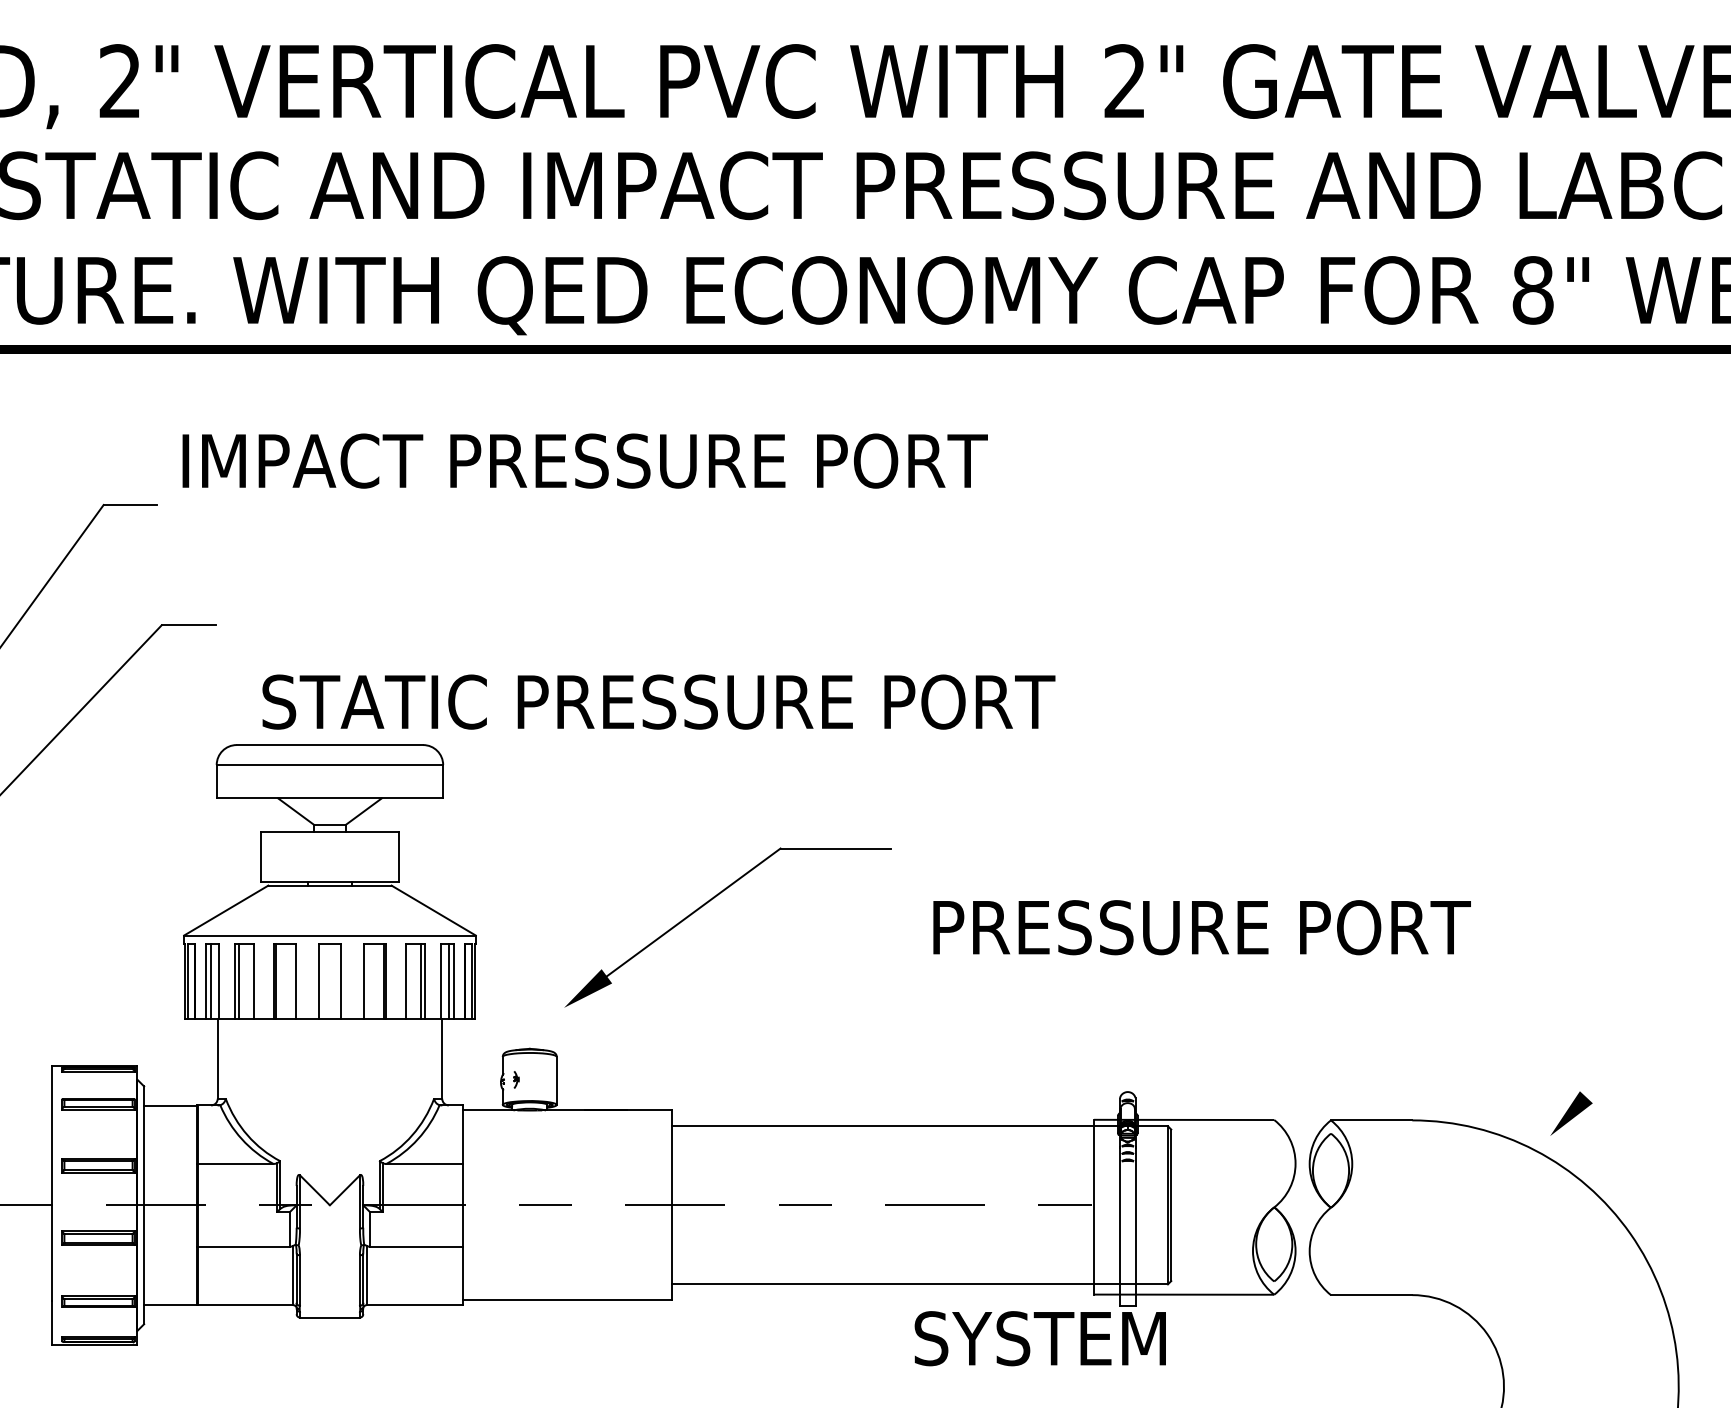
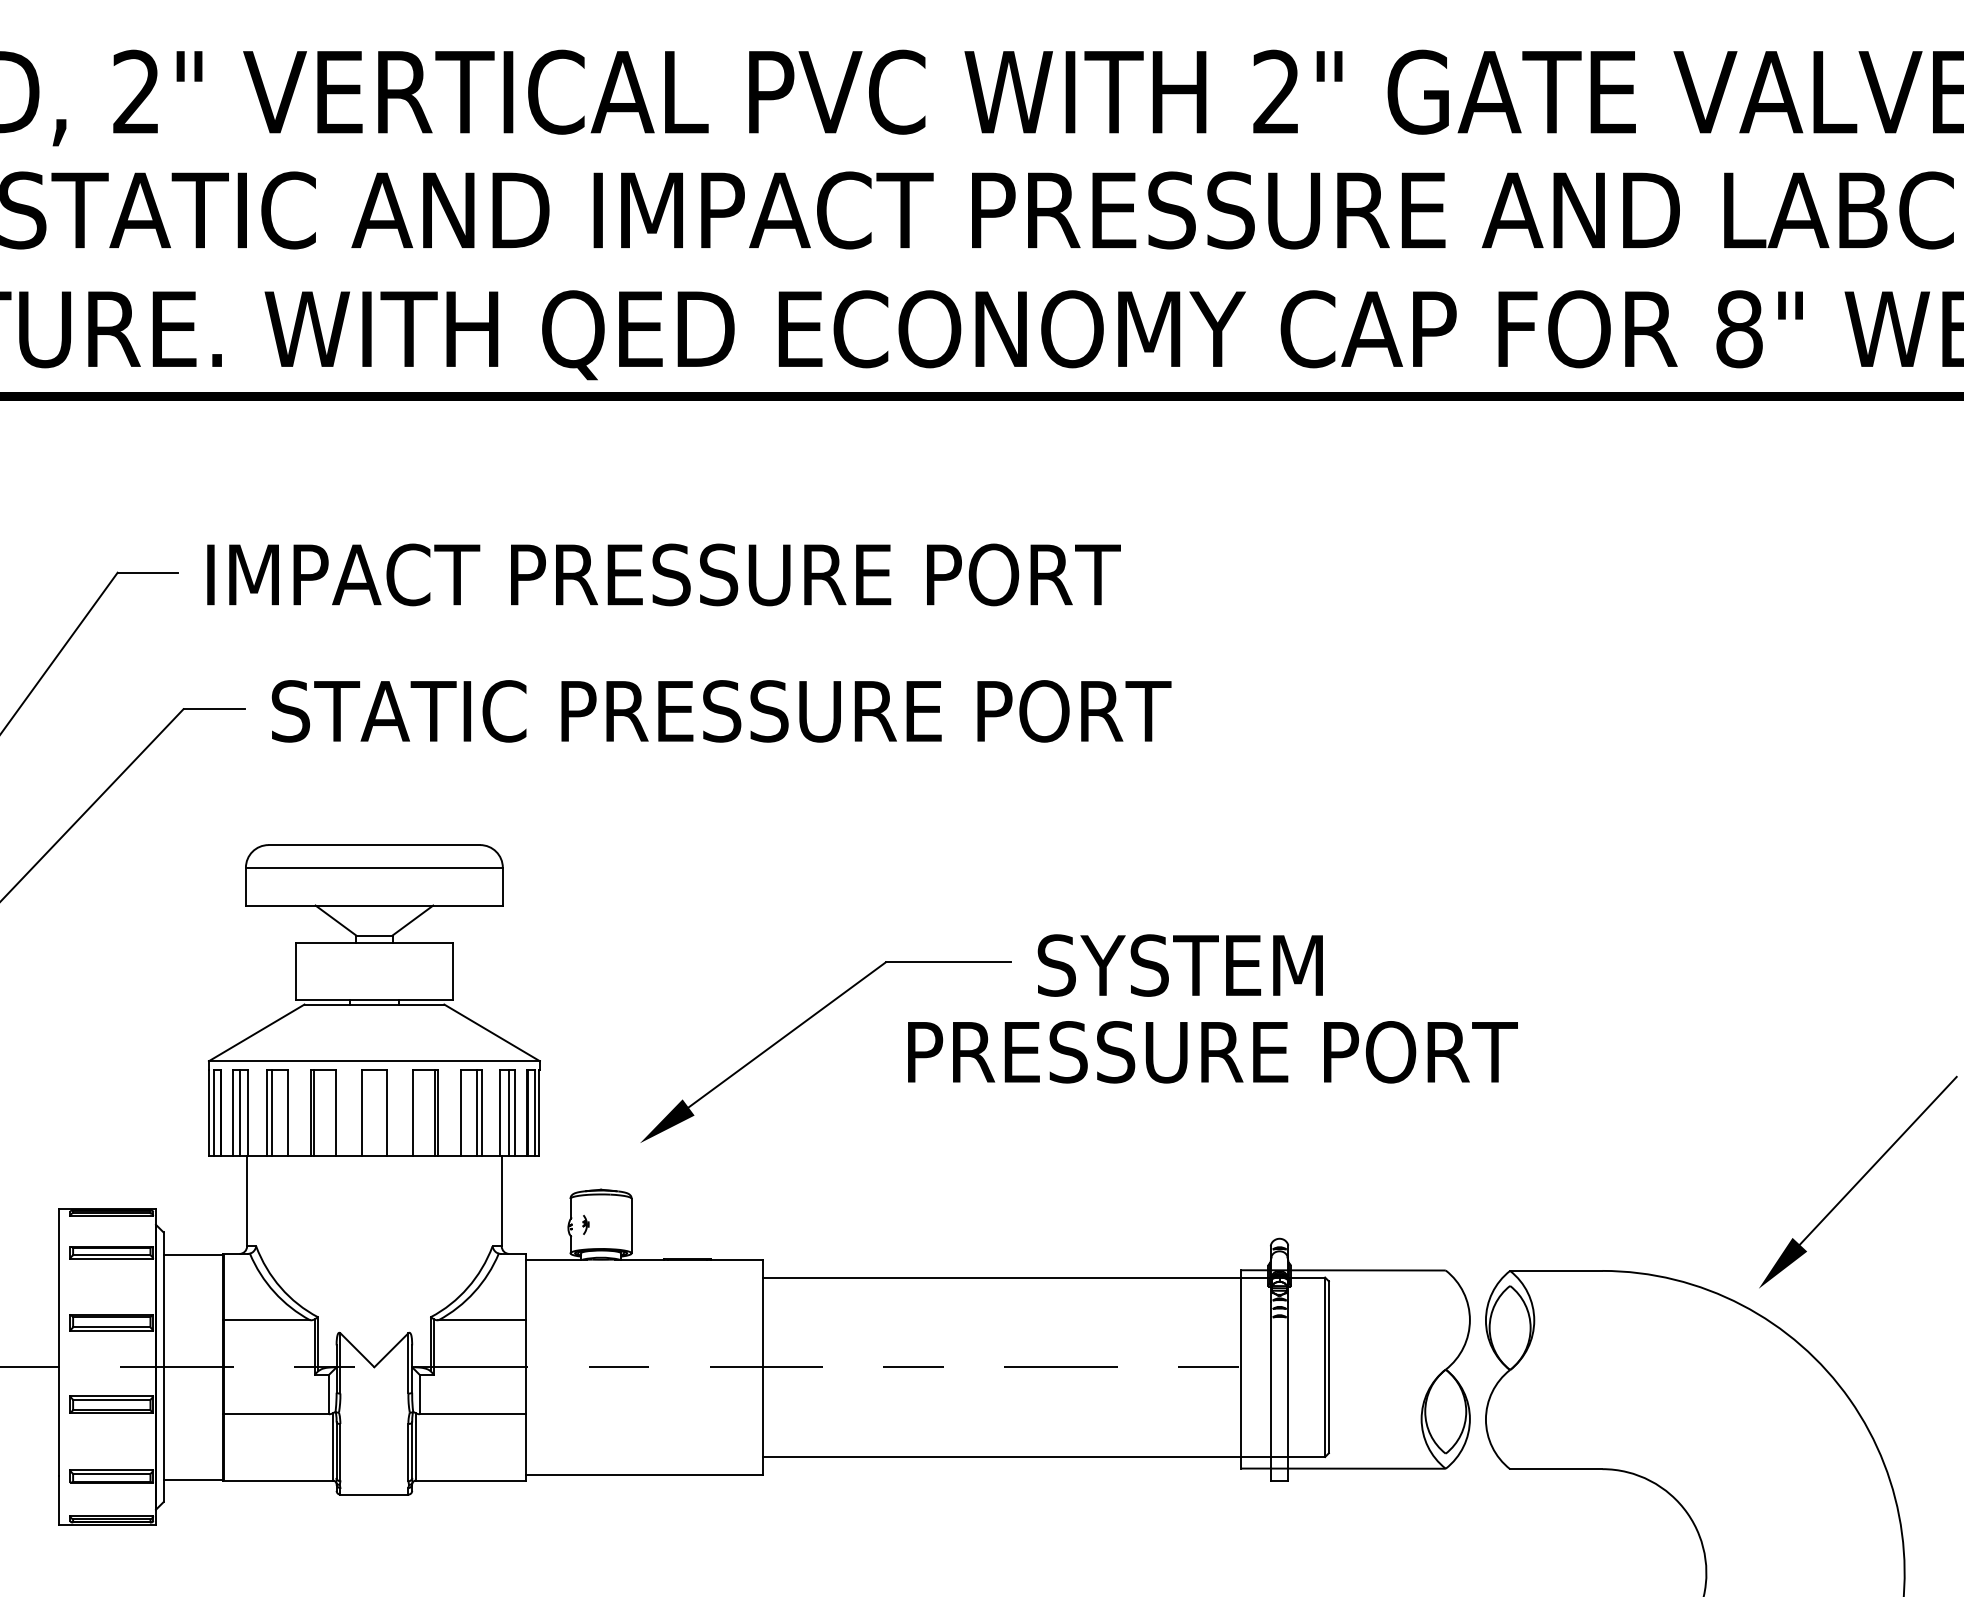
text: (584, 460) -> (663, 574), moved
text: (658, 702) -> (721, 711), moved
text: (1201, 927) -> (1212, 1052), moved
line: (1654, 1023) -> (1877, 1160), added
text: (1039, 1338) -> (1179, 965), moved

